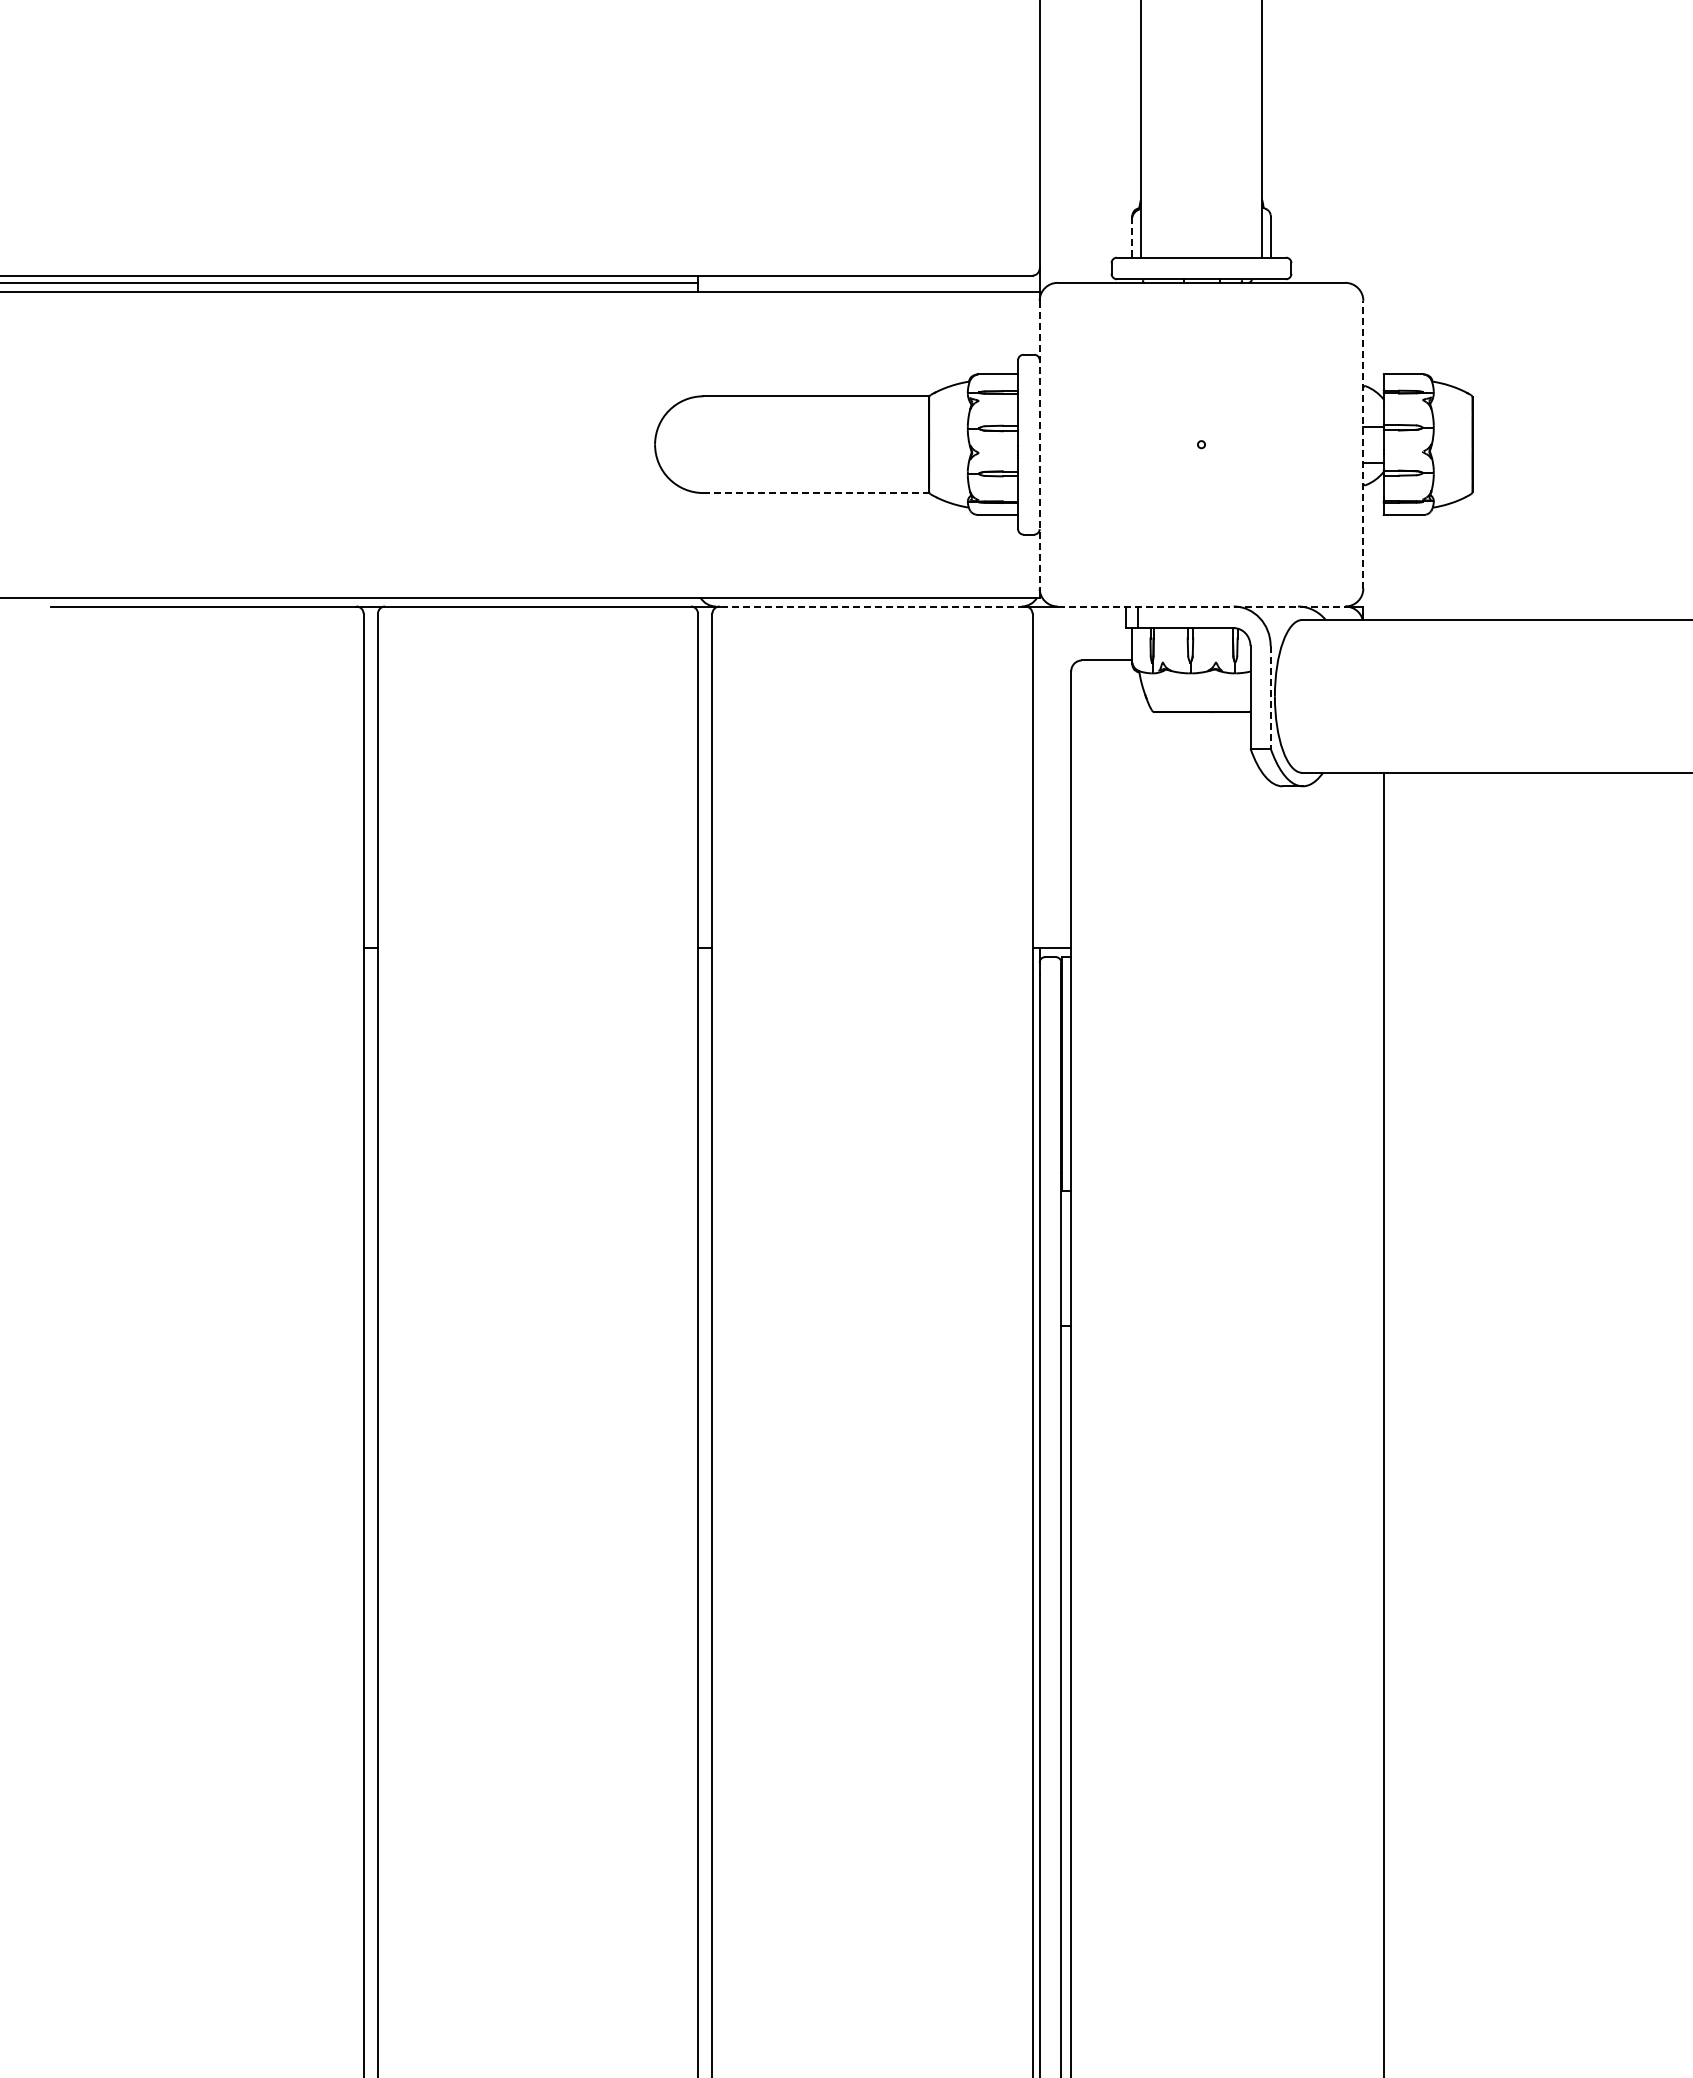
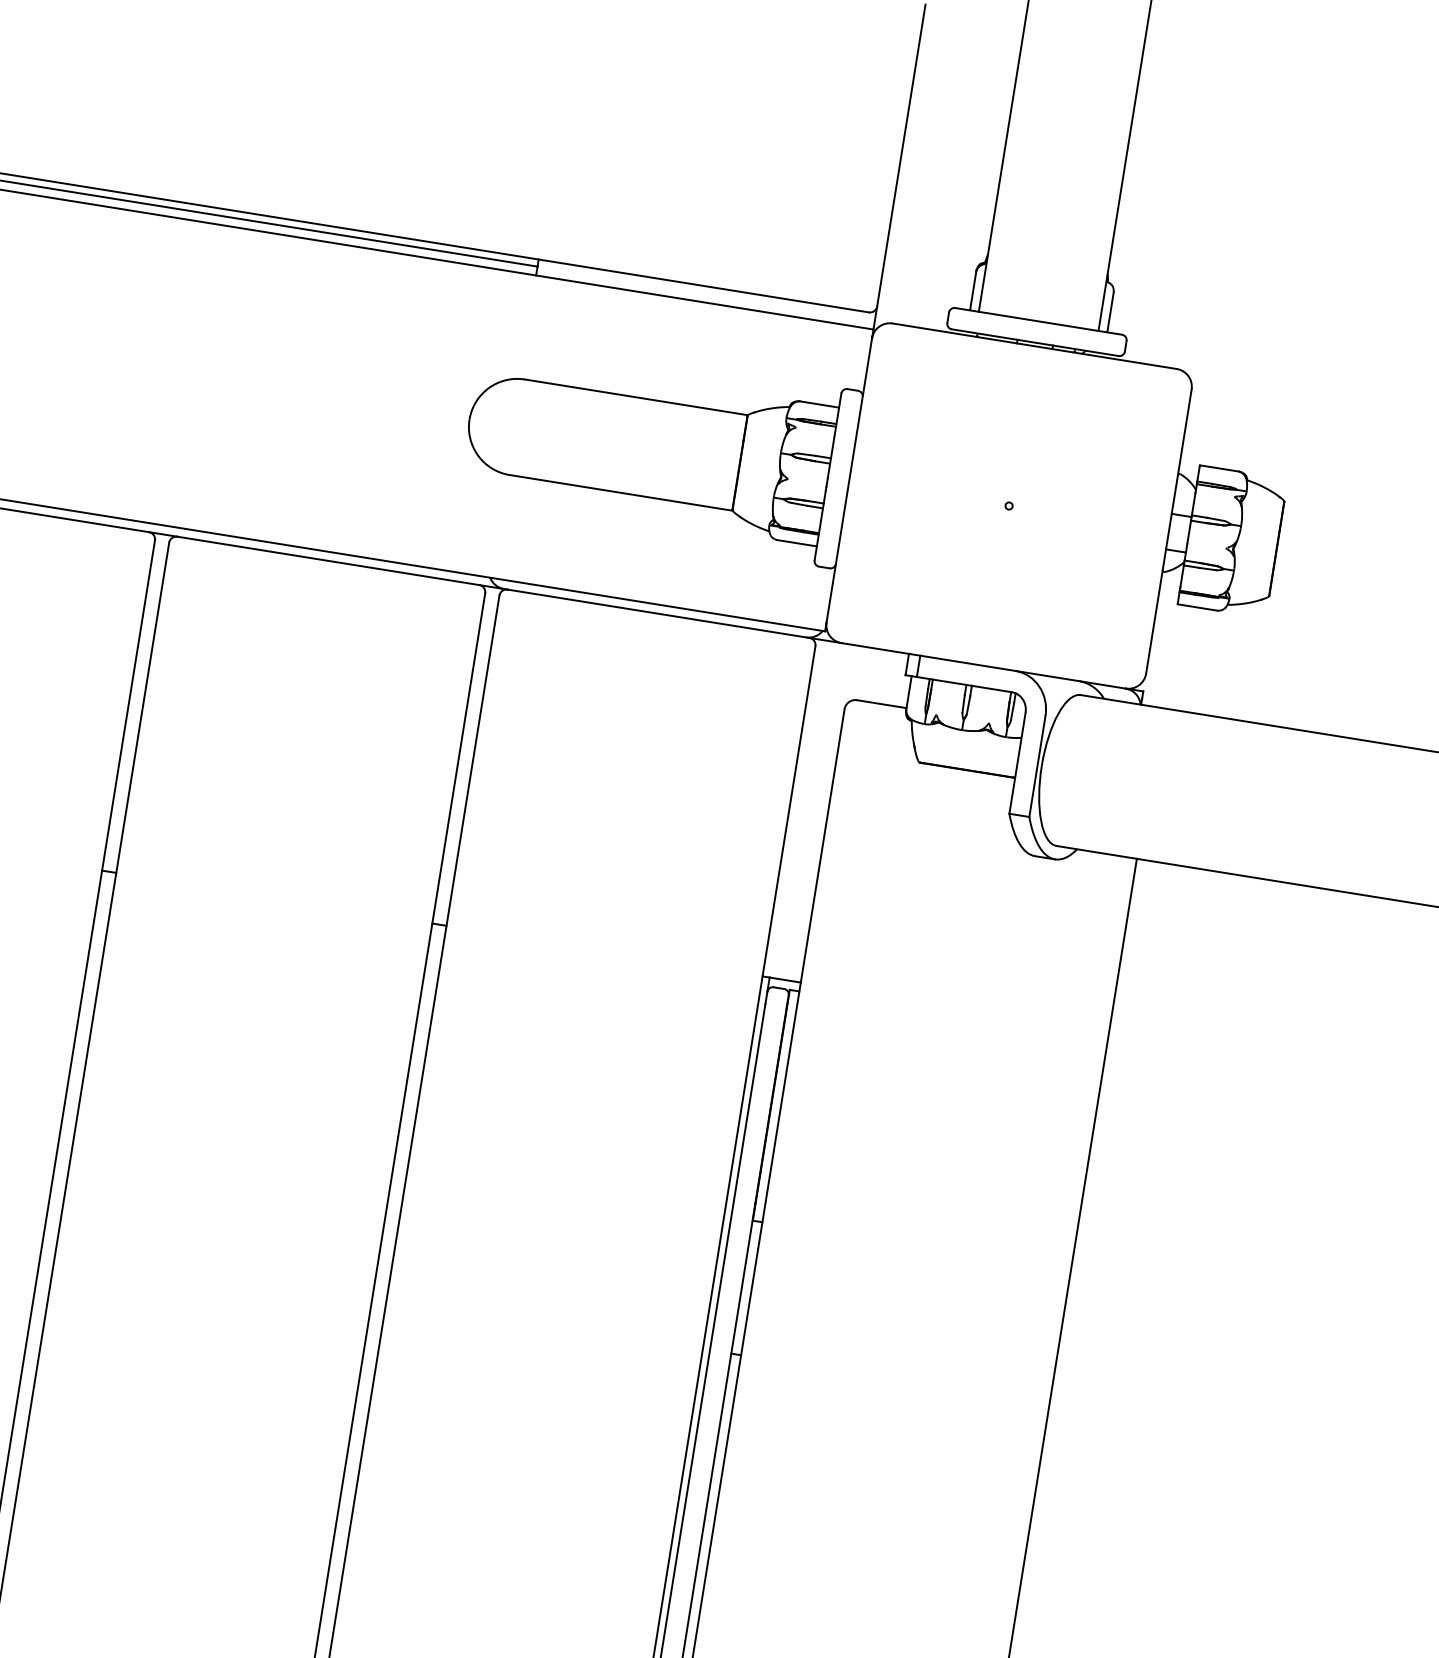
line: (1132, 237) -> (973, 290), dashed -> solid
line: (1039, 444) -> (849, 480), dashed -> solid
line: (1363, 444) -> (1169, 531), dashed -> solid
line: (816, 493) -> (621, 493), dashed -> solid
line: (872, 606) -> (658, 613), dashed -> solid
line: (1201, 606) -> (983, 665), dashed -> solid
line: (1270, 697) -> (1037, 766), dashed -> solid

